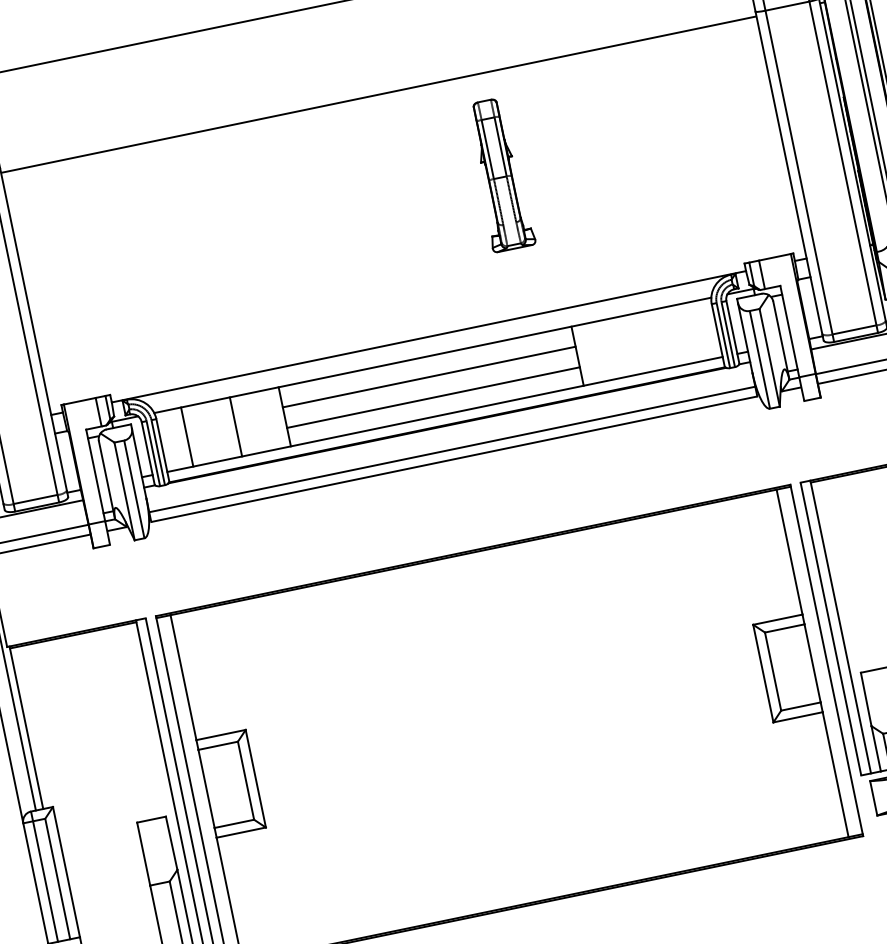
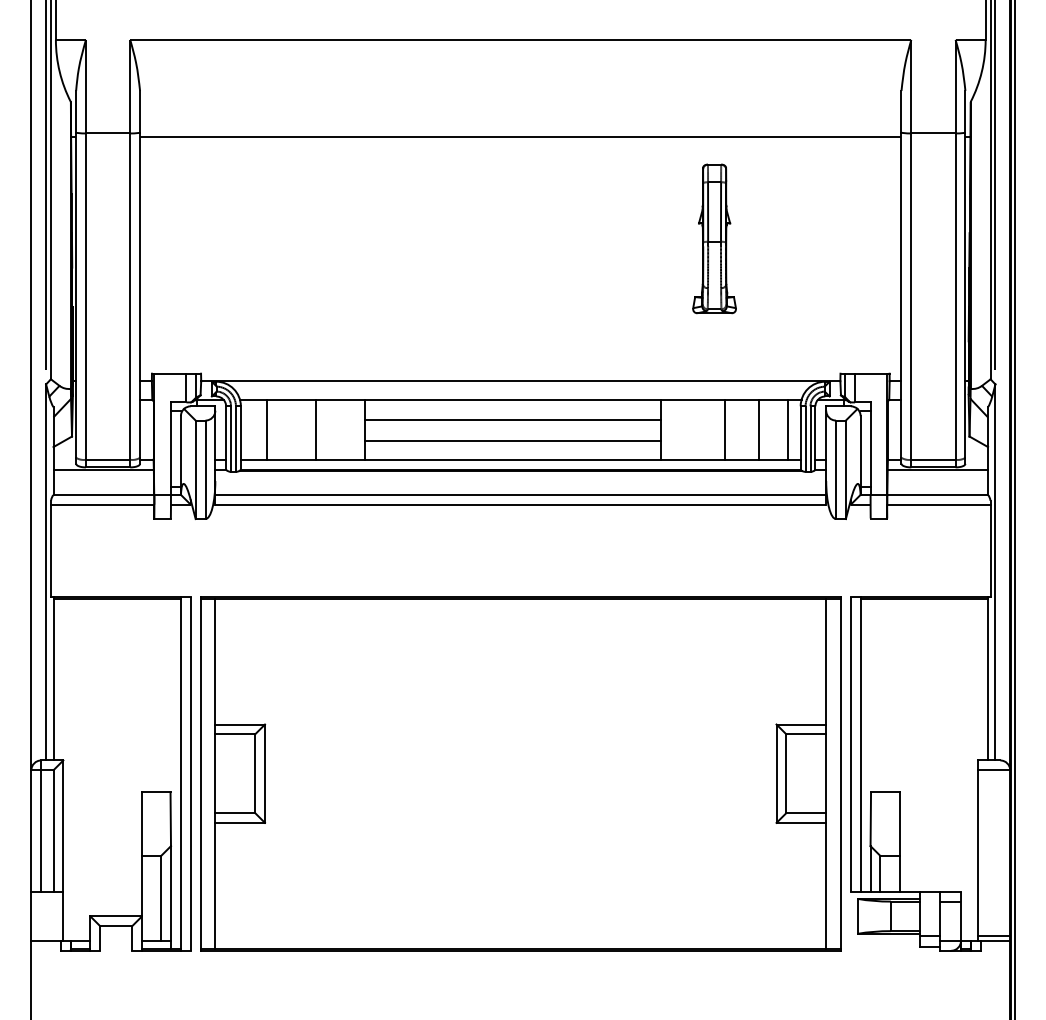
part: (499, 174) -> (714, 238), moved
line: (704, 329) -> (788, 429), added
line: (674, 335) -> (758, 429), added
line: (641, 342) -> (725, 429), added

